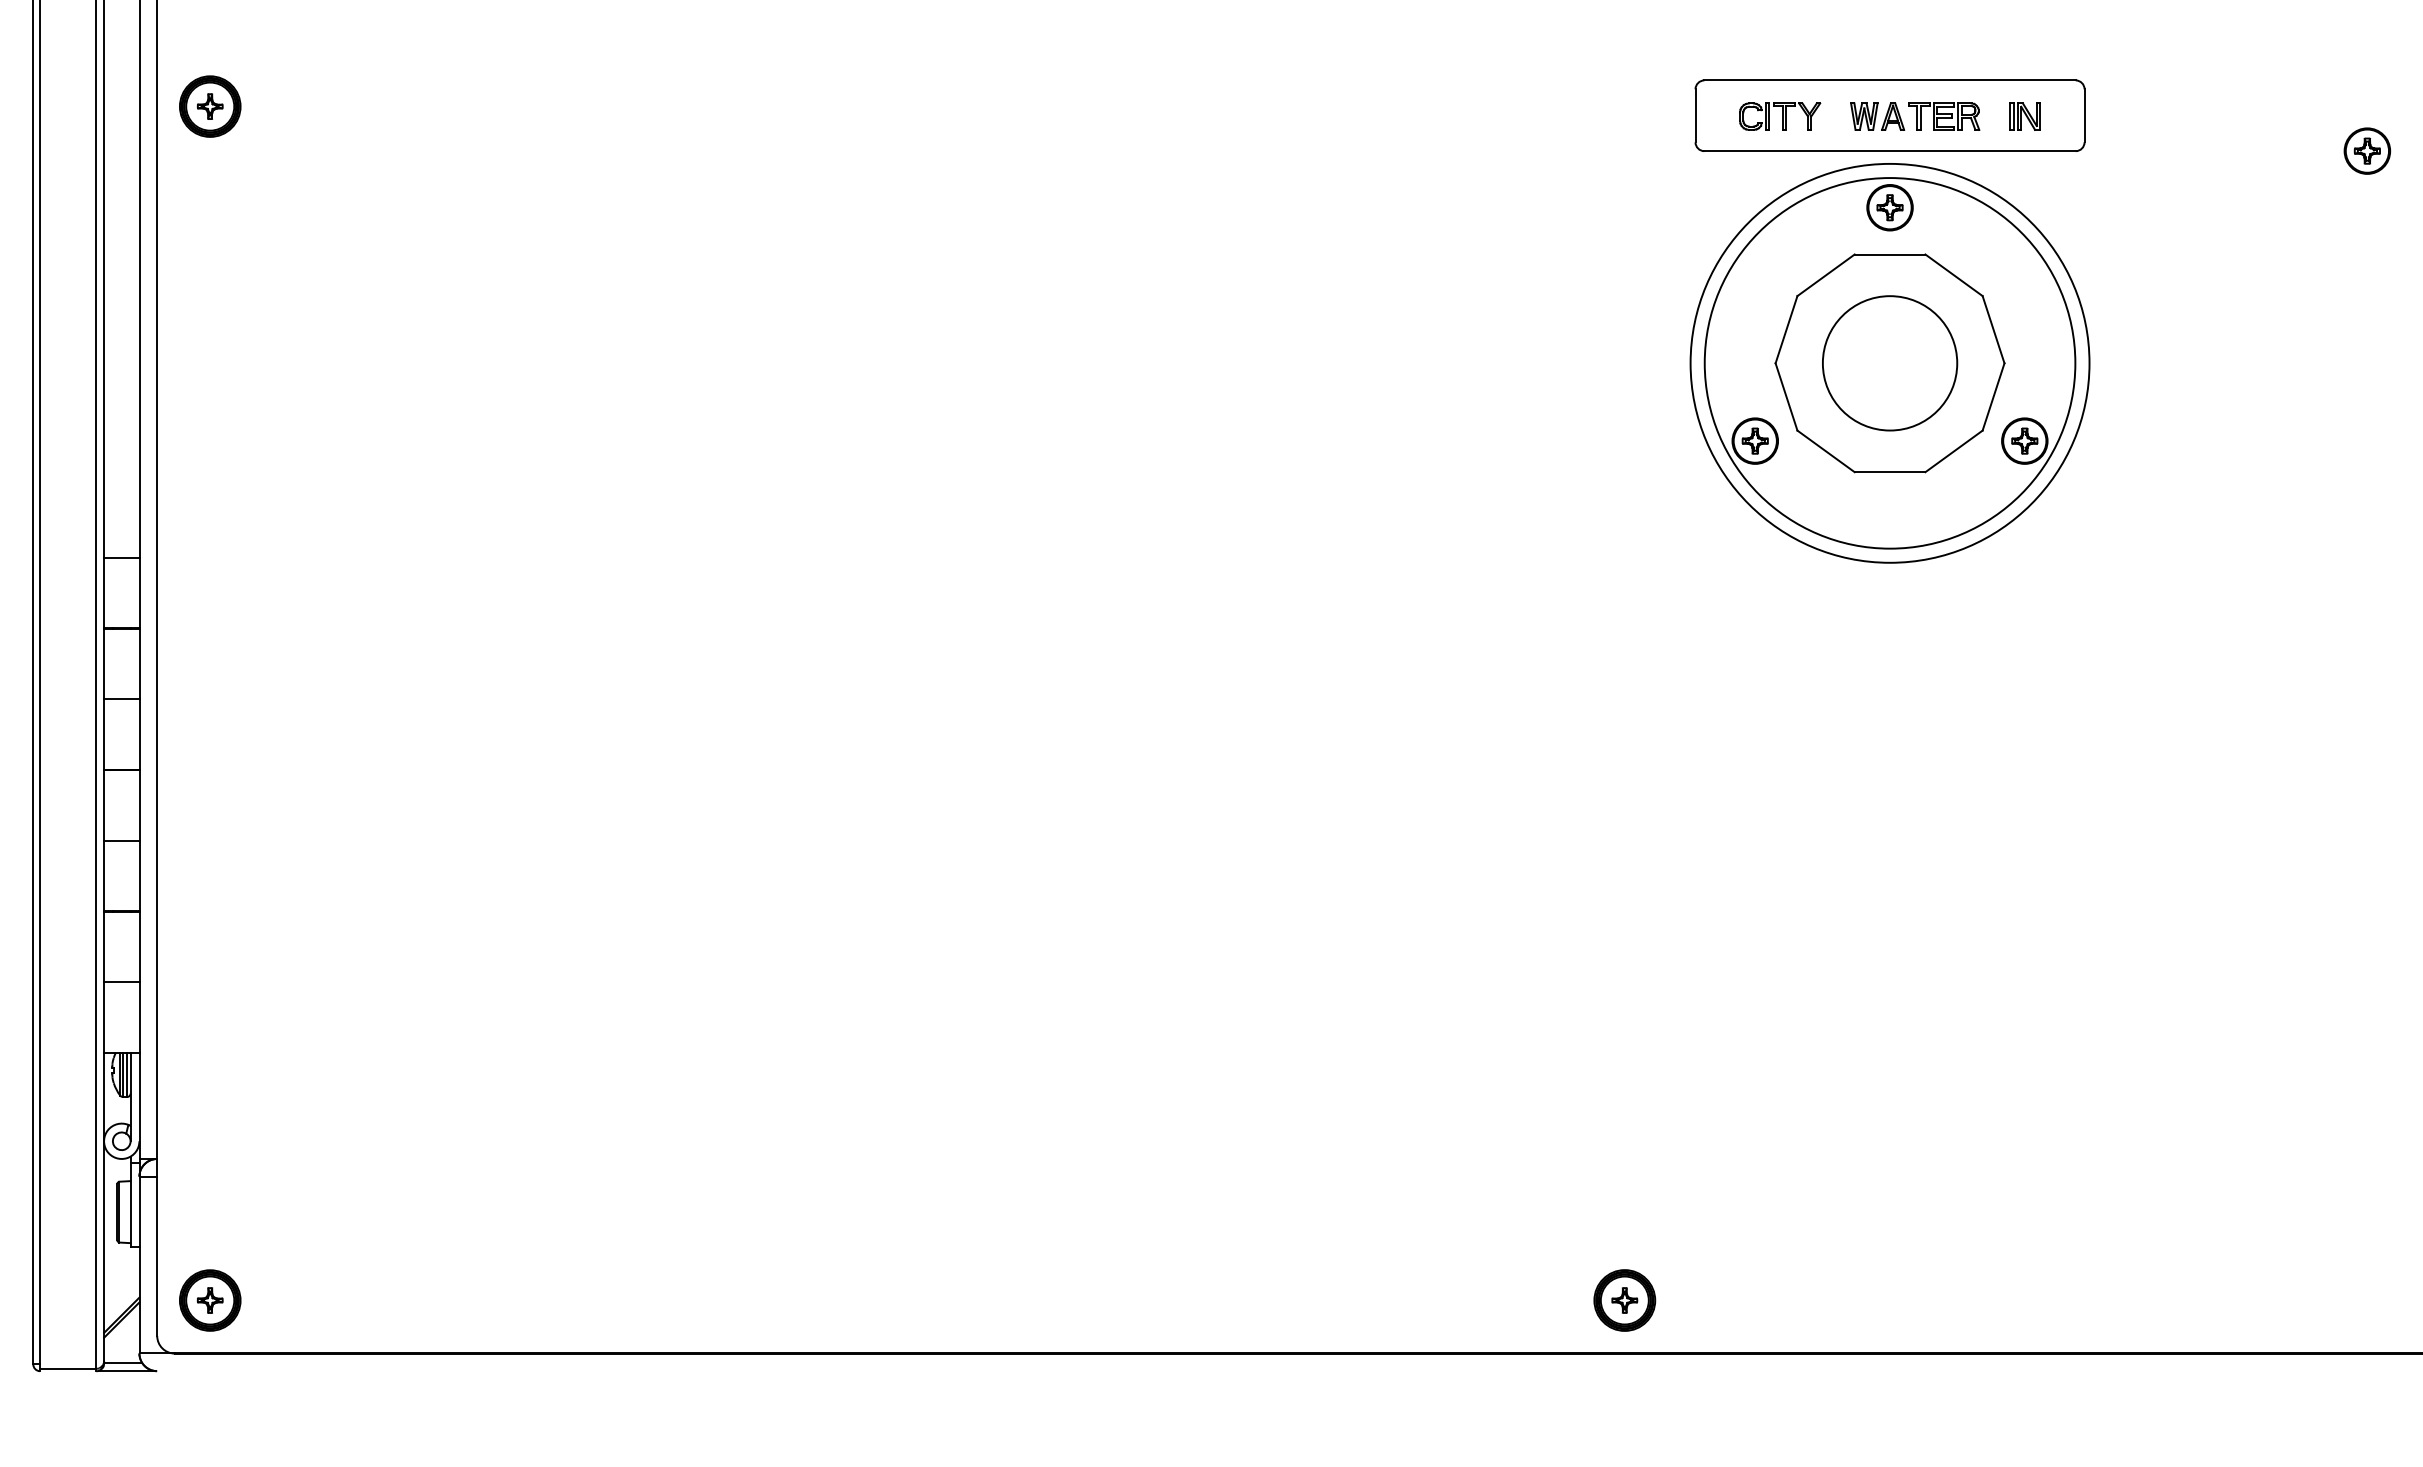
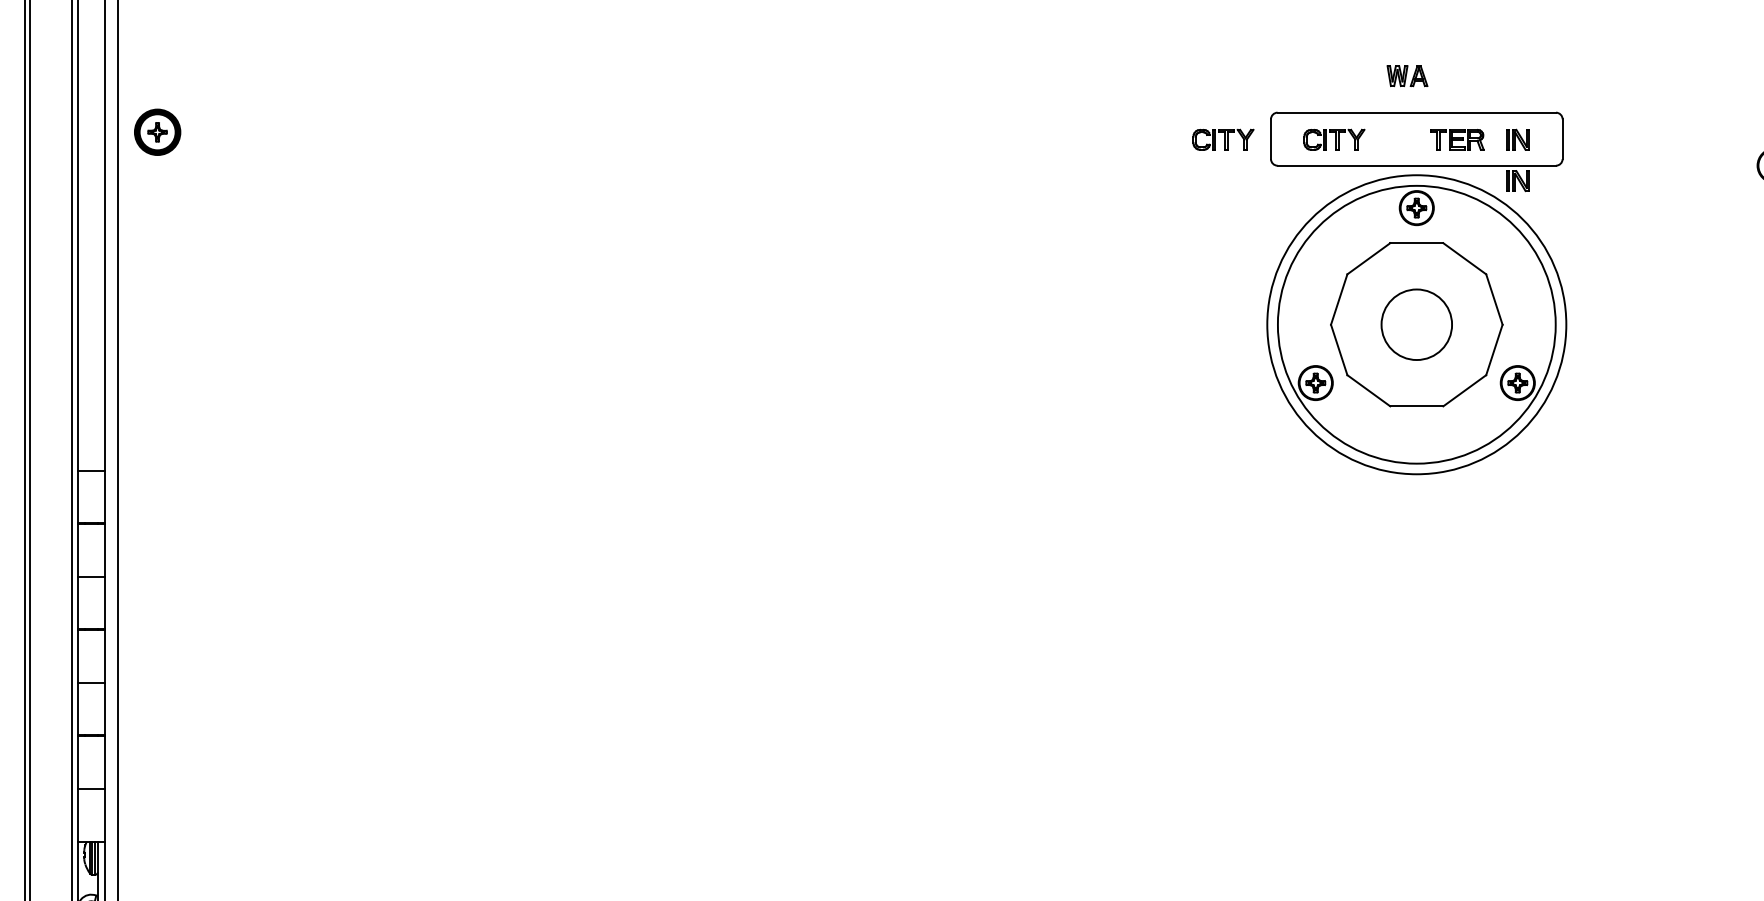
part: (1632, 116) -> (1223, 139), added
part: (1877, 116) -> (1407, 76), moved
part: (2024, 171) -> (1517, 180), added
circle: (1889, 363) -> (1416, 324), size x0.7

